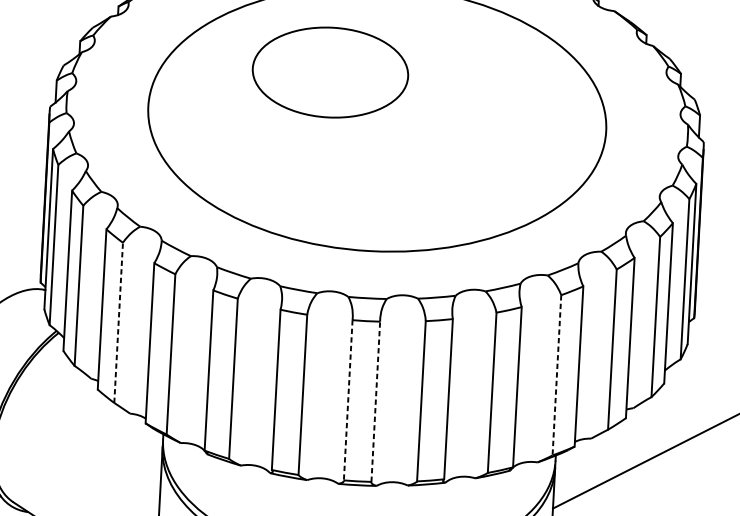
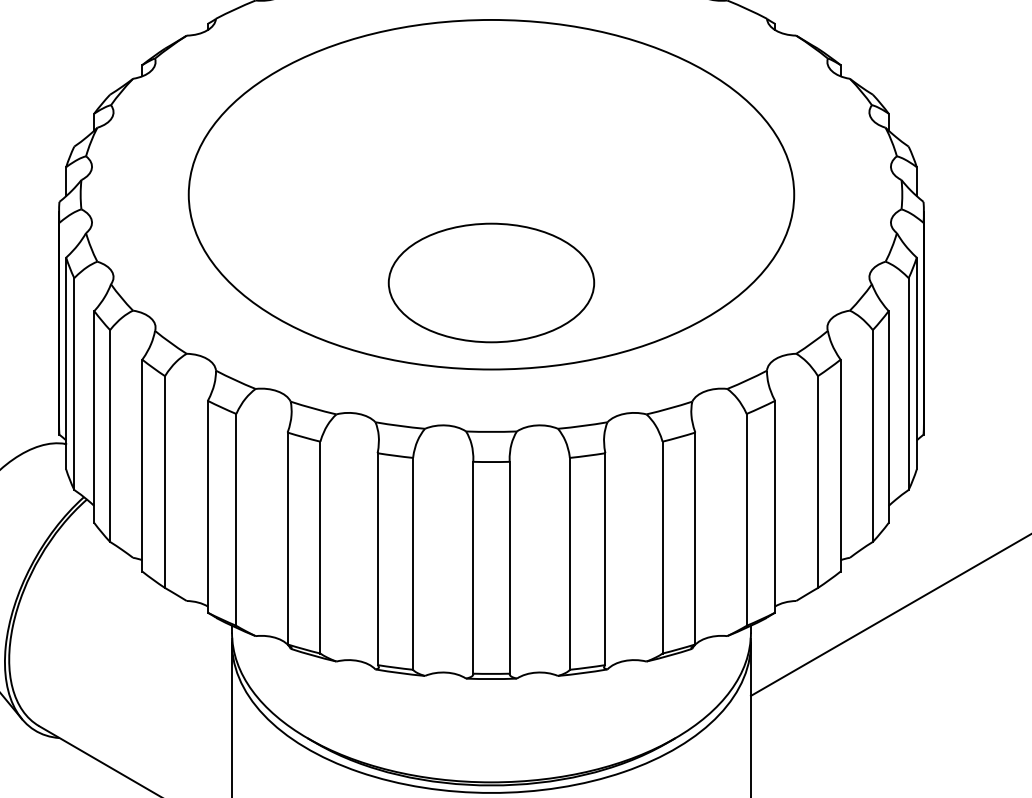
part: (330, 72) -> (491, 282), moved
line: (118, 323) -> (165, 482), dashed -> solid
line: (556, 374) -> (746, 519), dashed -> solid
line: (348, 400) -> (473, 567), dashed -> solid
line: (375, 401) -> (509, 567), dashed -> solid

